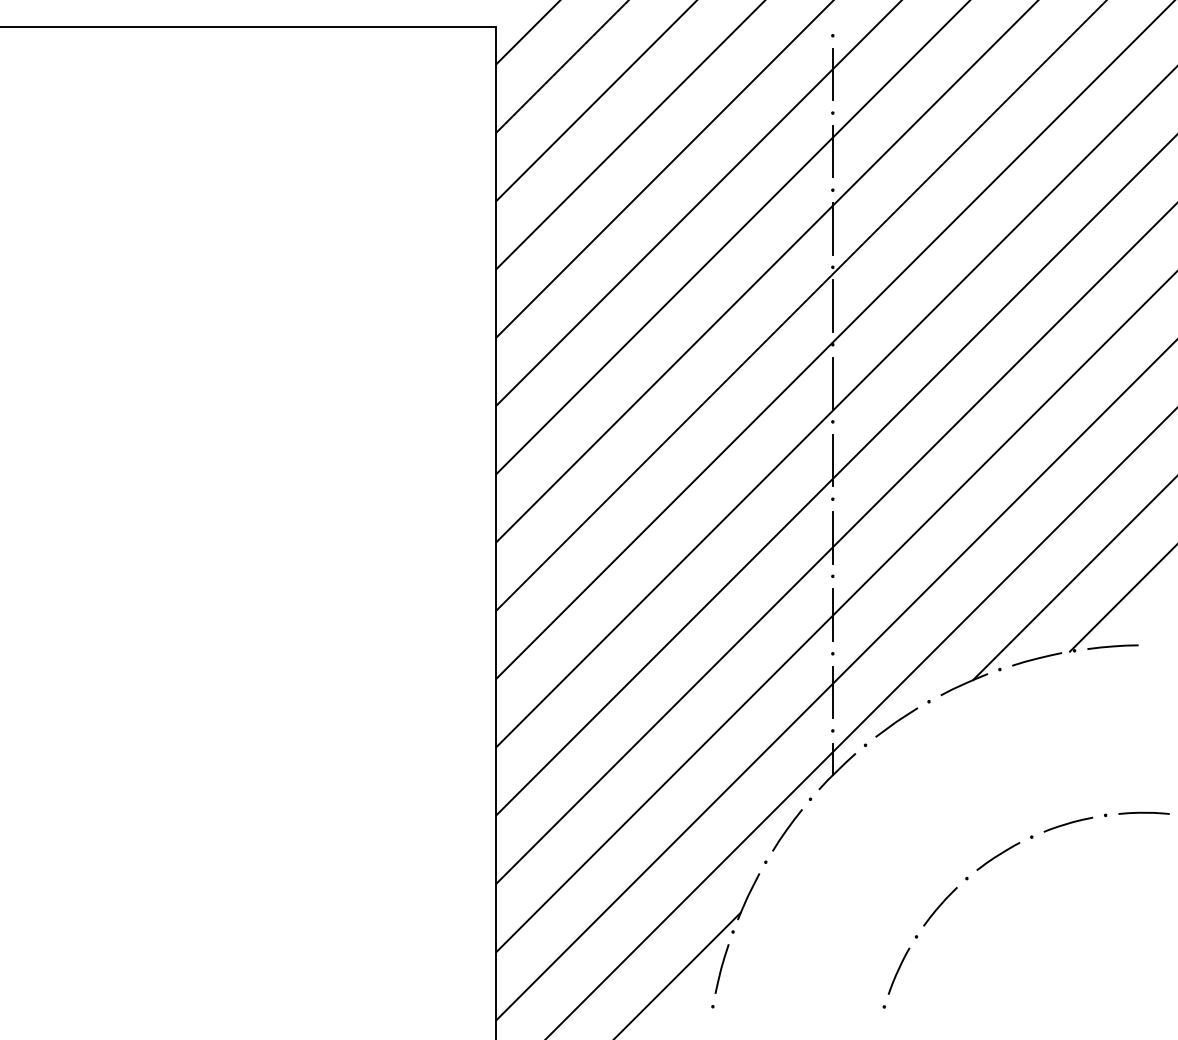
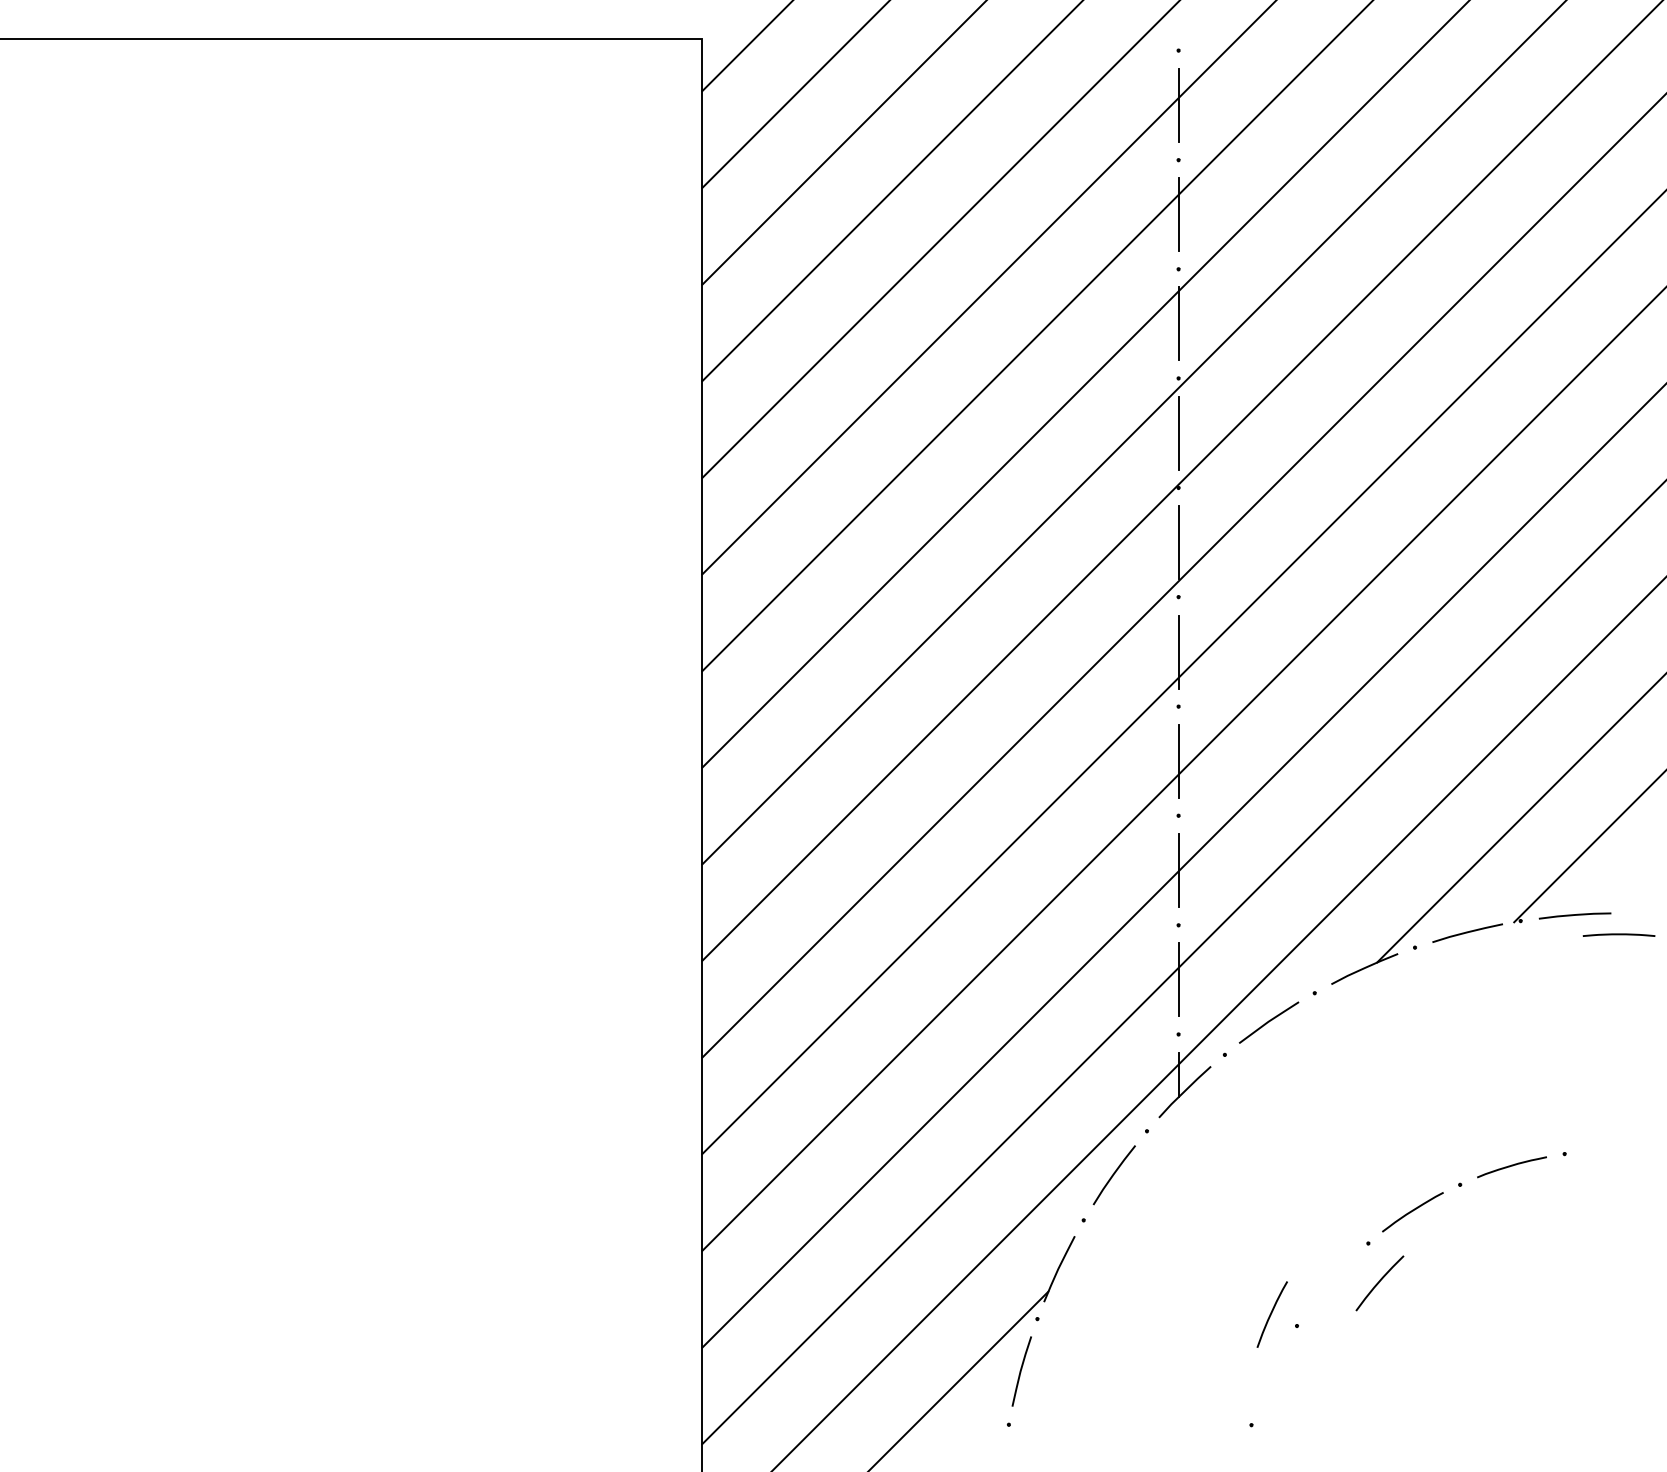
line: (1143, 812) -> (1618, 934), moved
curve: (940, 906) -> (1379, 1283), moved
curve: (898, 971) -> (1271, 1314), moved

